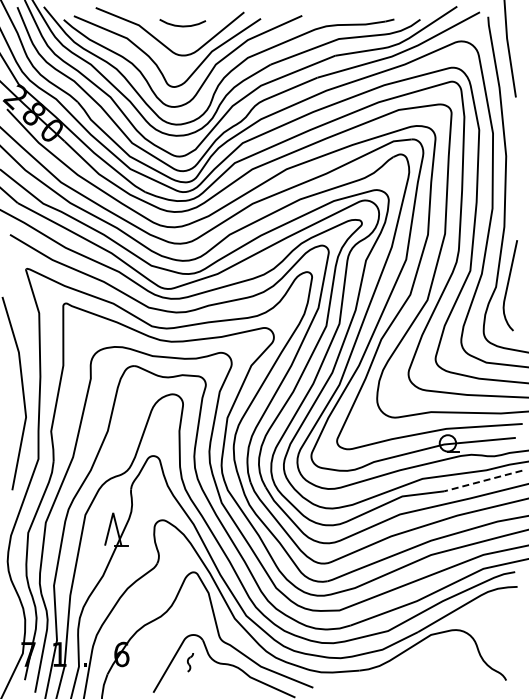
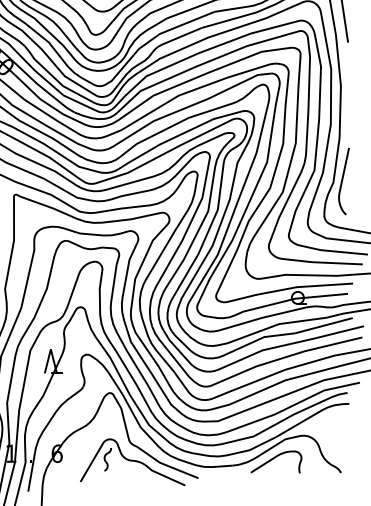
line: (482, 481) -> (323, 326), dashed -> solid
curve: (415, 661) -> (273, 458), added
part: (190, 662) -> (107, 459), size x1.67

